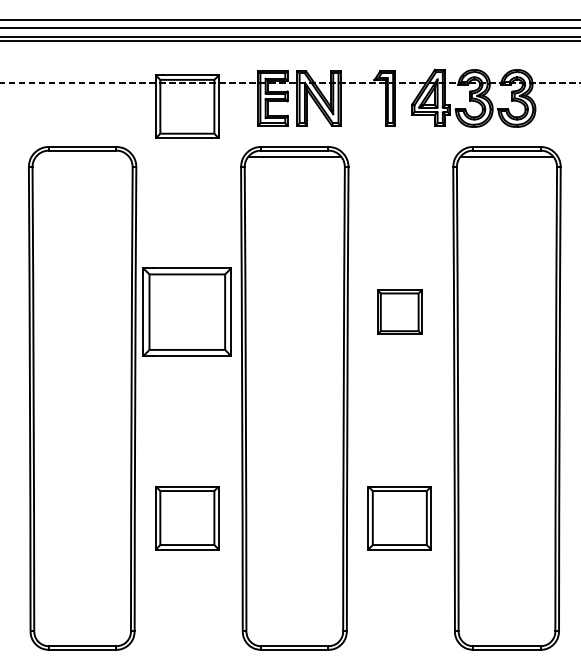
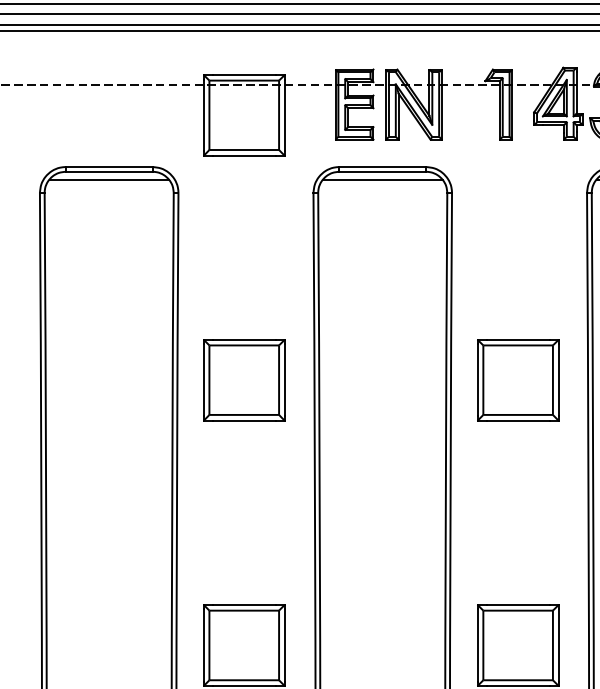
line: (82, 156) -> (109, 179), added
part: (187, 312) -> (244, 380), size x0.71
part: (399, 312) -> (517, 380), size x1.43

